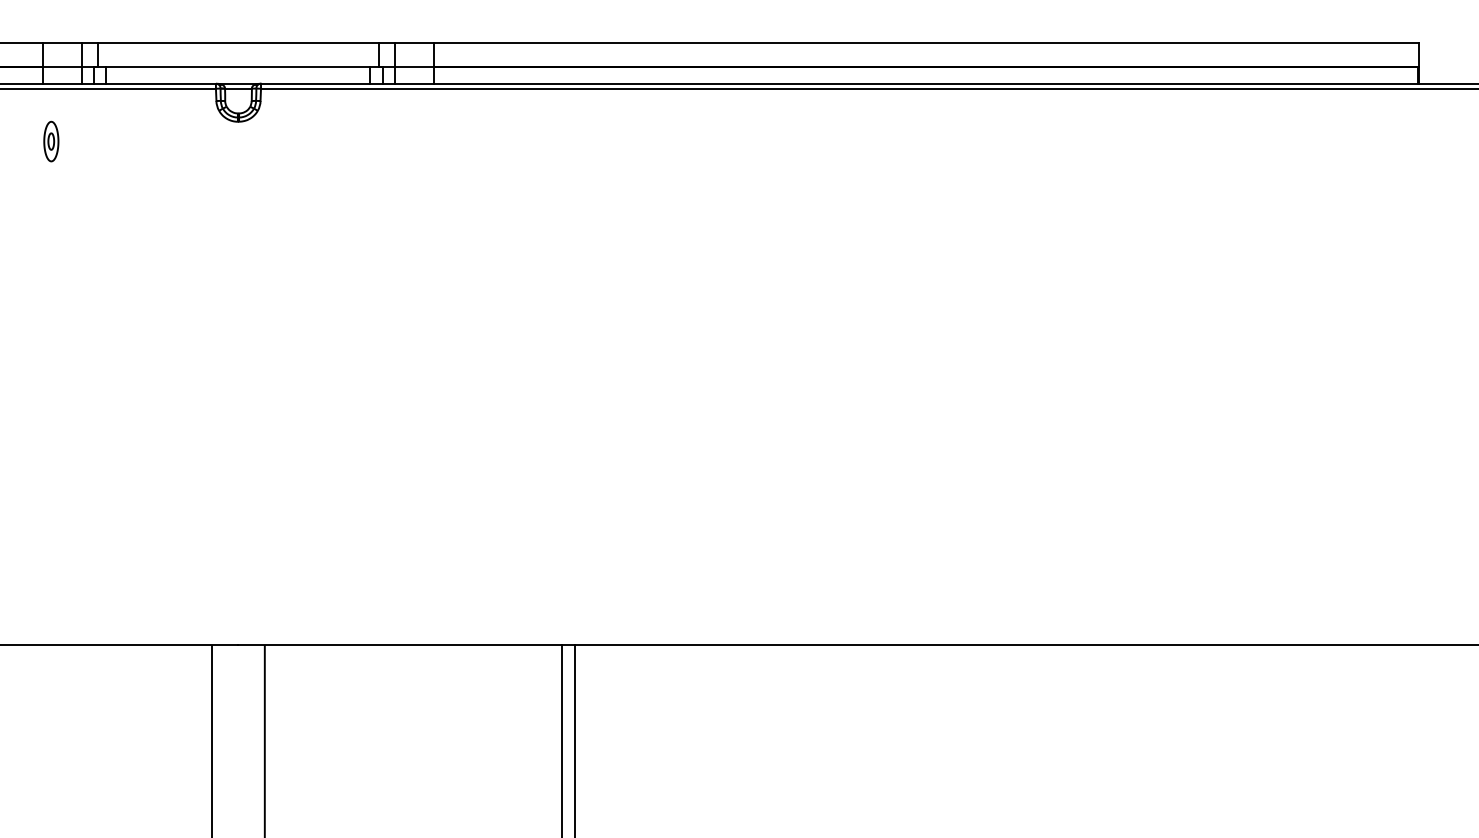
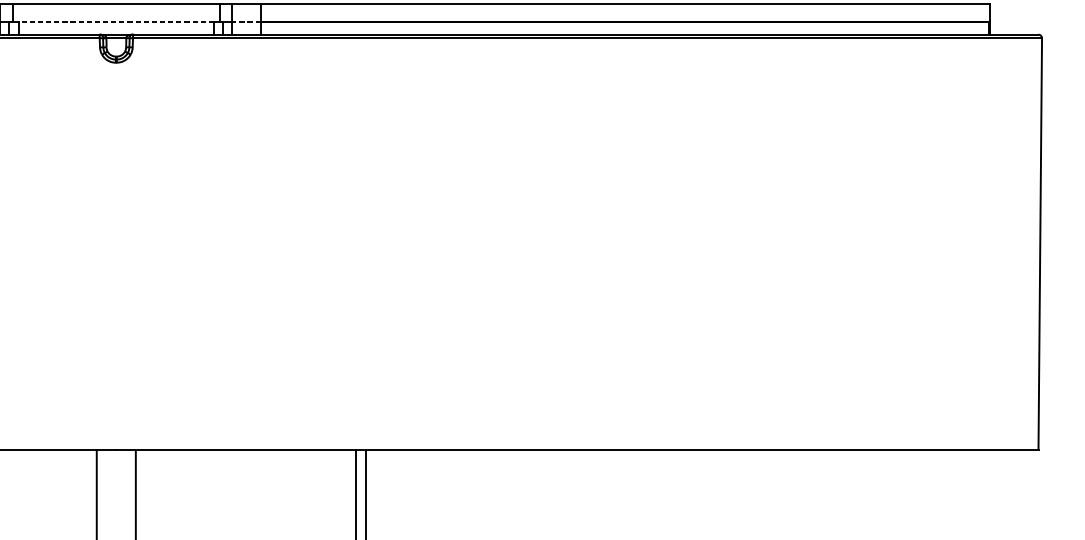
line: (237, 67) -> (115, 22), solid -> dashed
line: (413, 67) -> (245, 22), solid -> dashed

